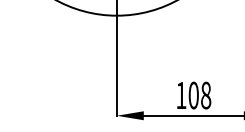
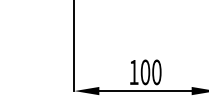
text: (206, 95) -> (157, 72), 108 -> 100

